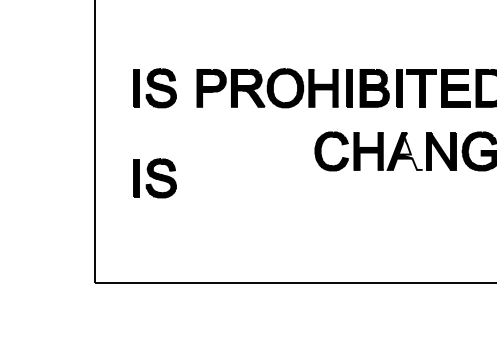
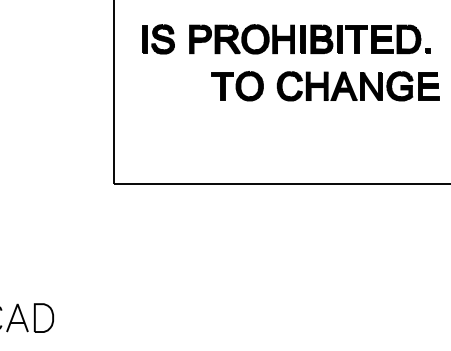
part: (261, 151) -> (237, 86), added
fill: (410, 151) -> (348, 86), added
part: (155, 178) -> (158, 106), removed

